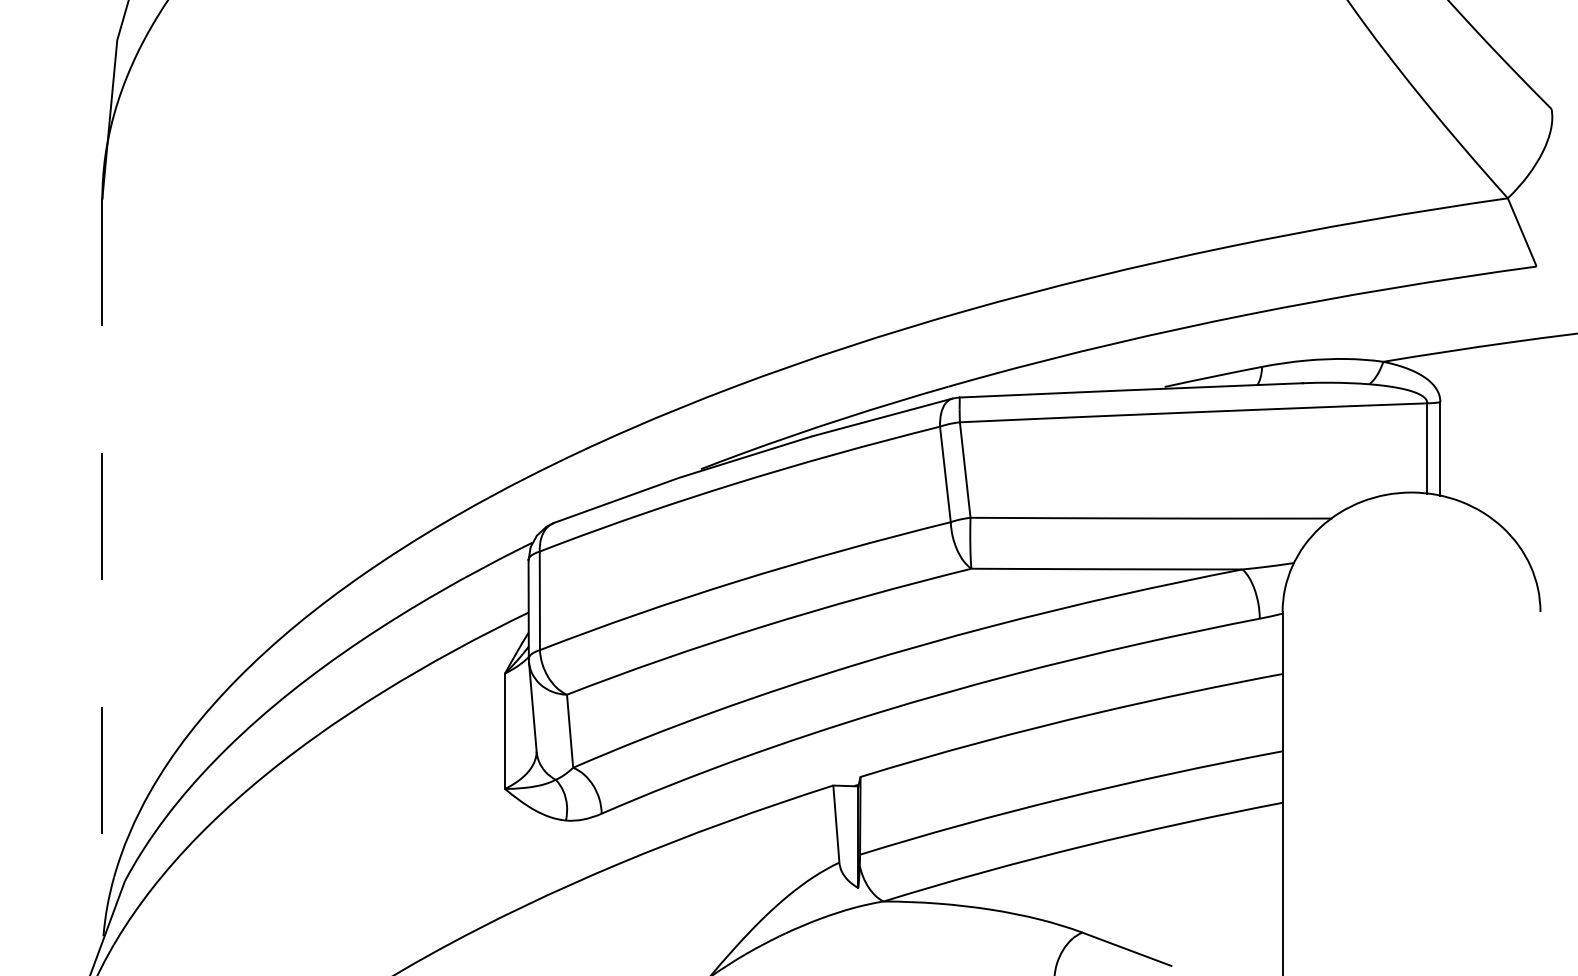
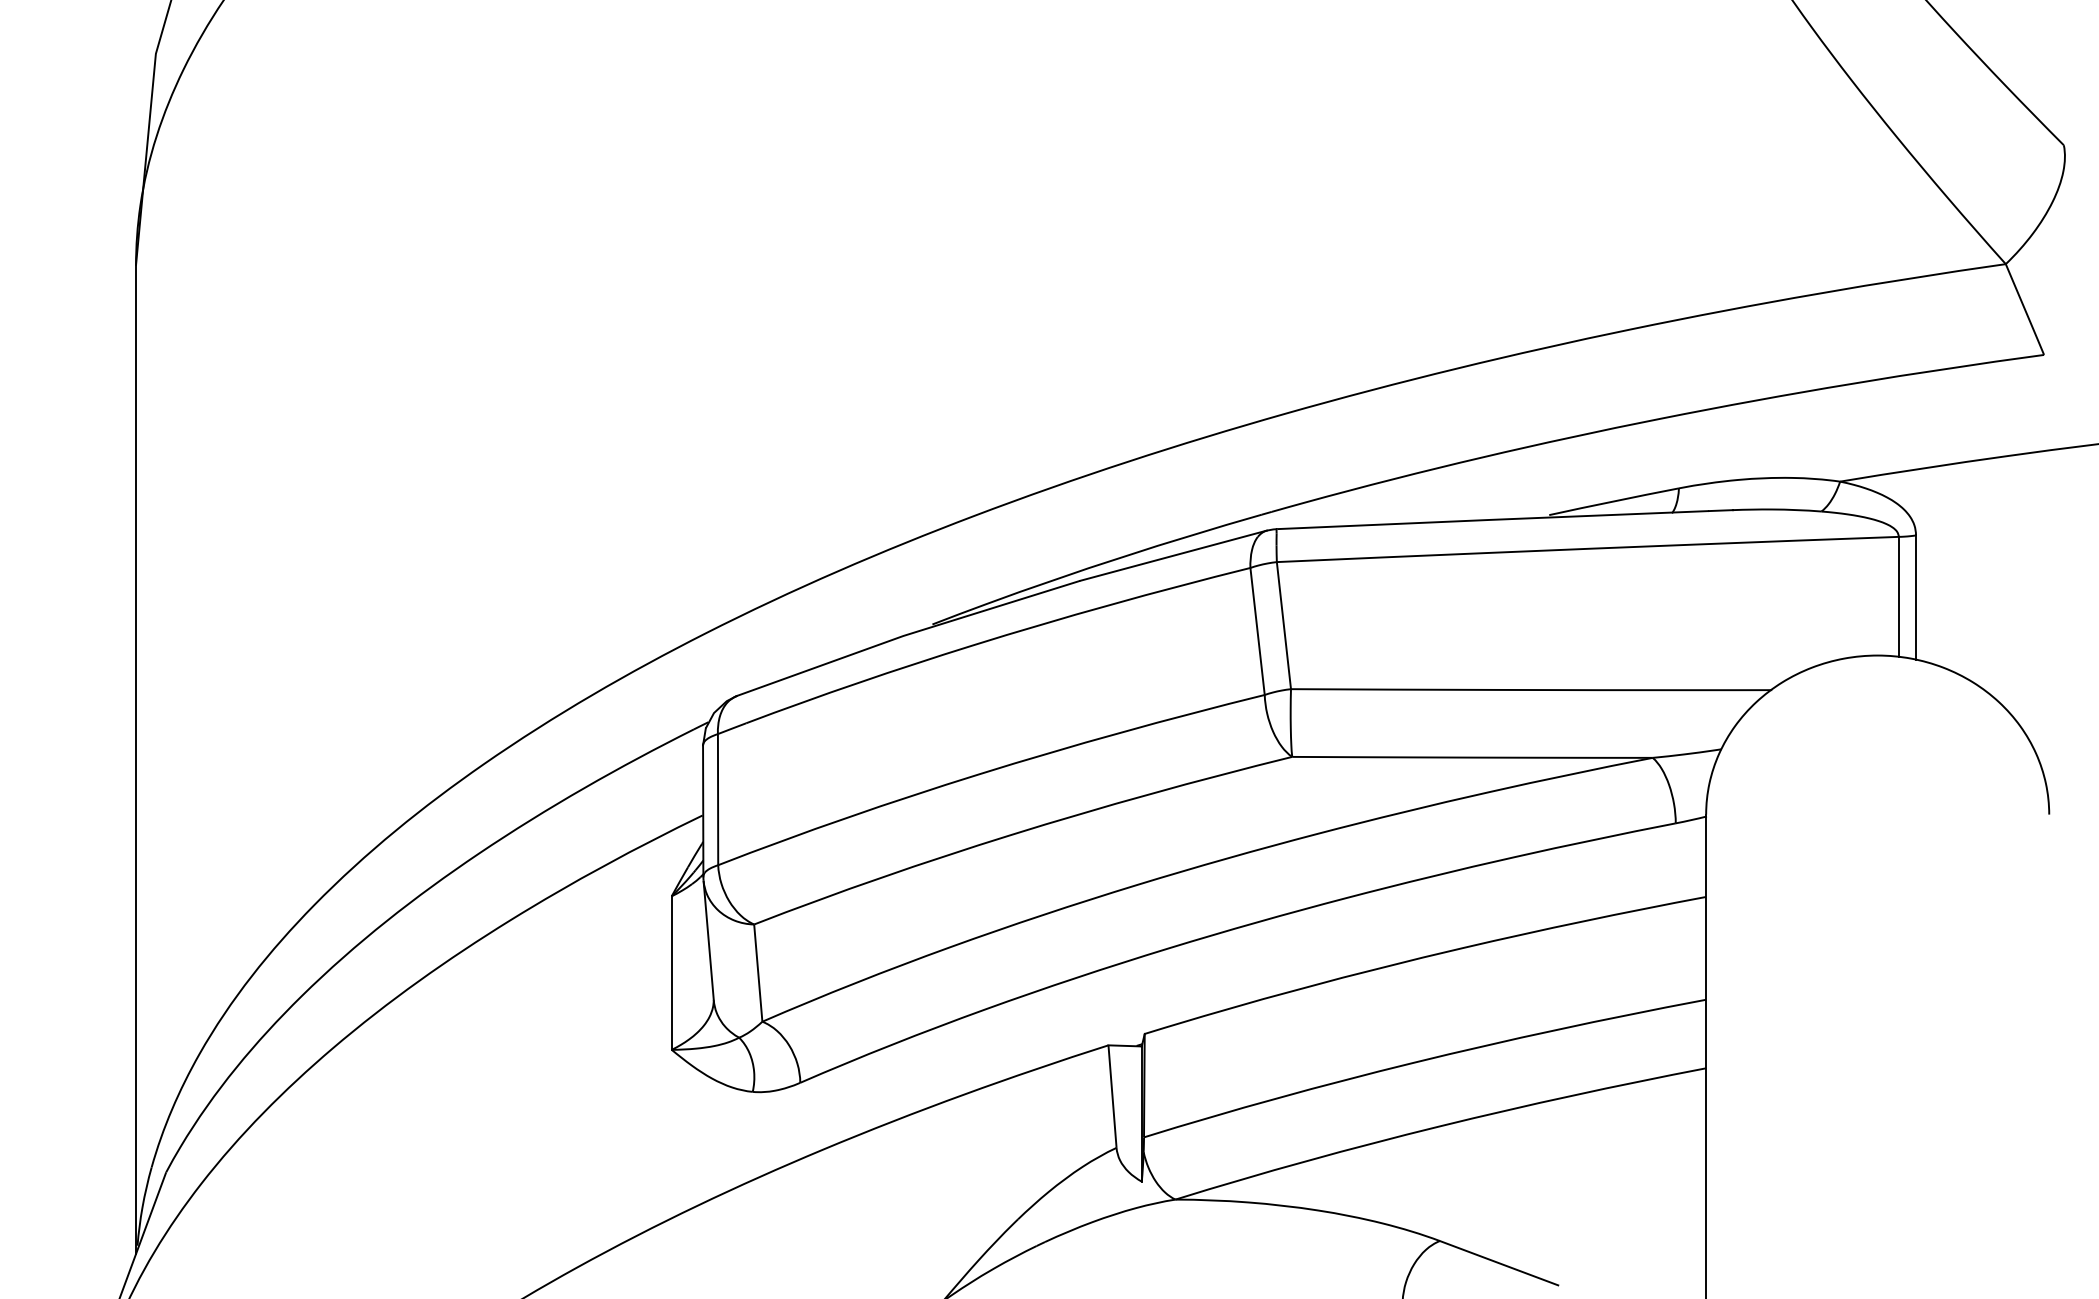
line: (101, 571) -> (135, 760), dashed -> solid

